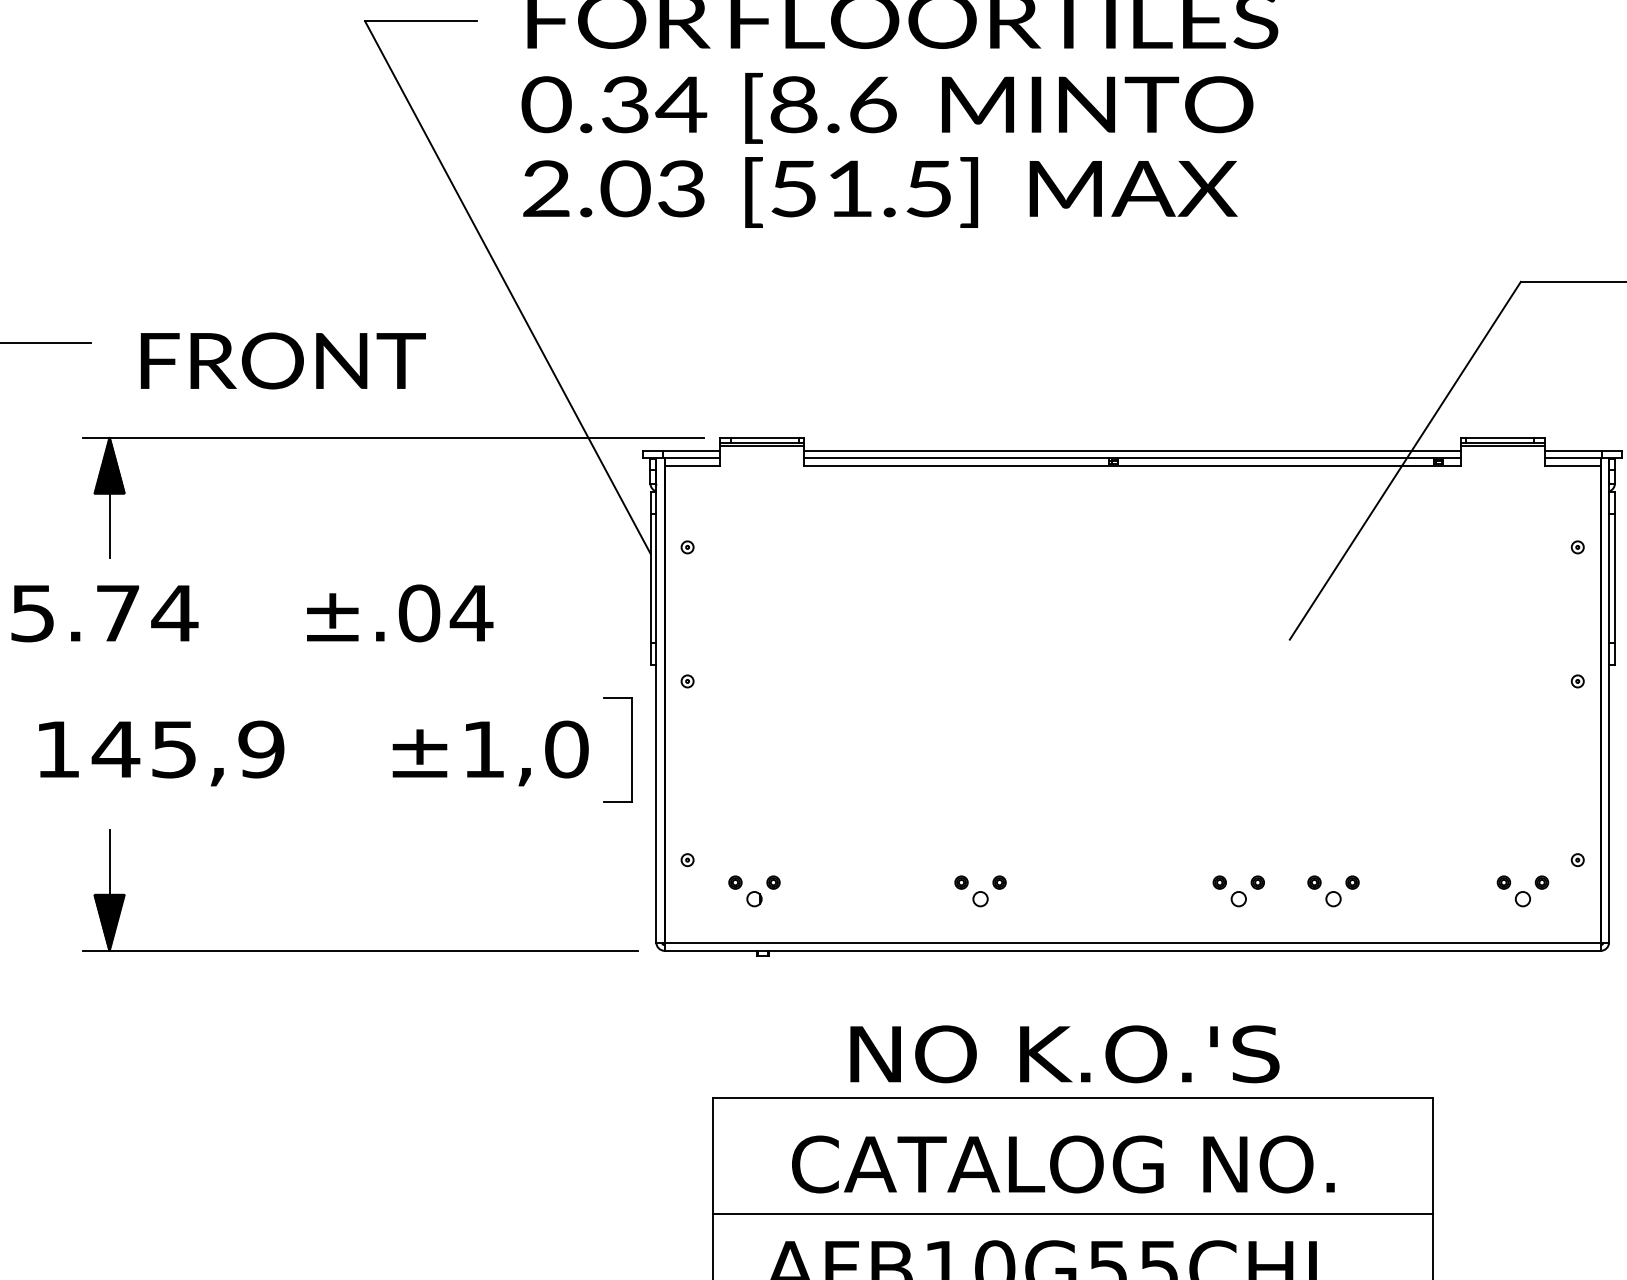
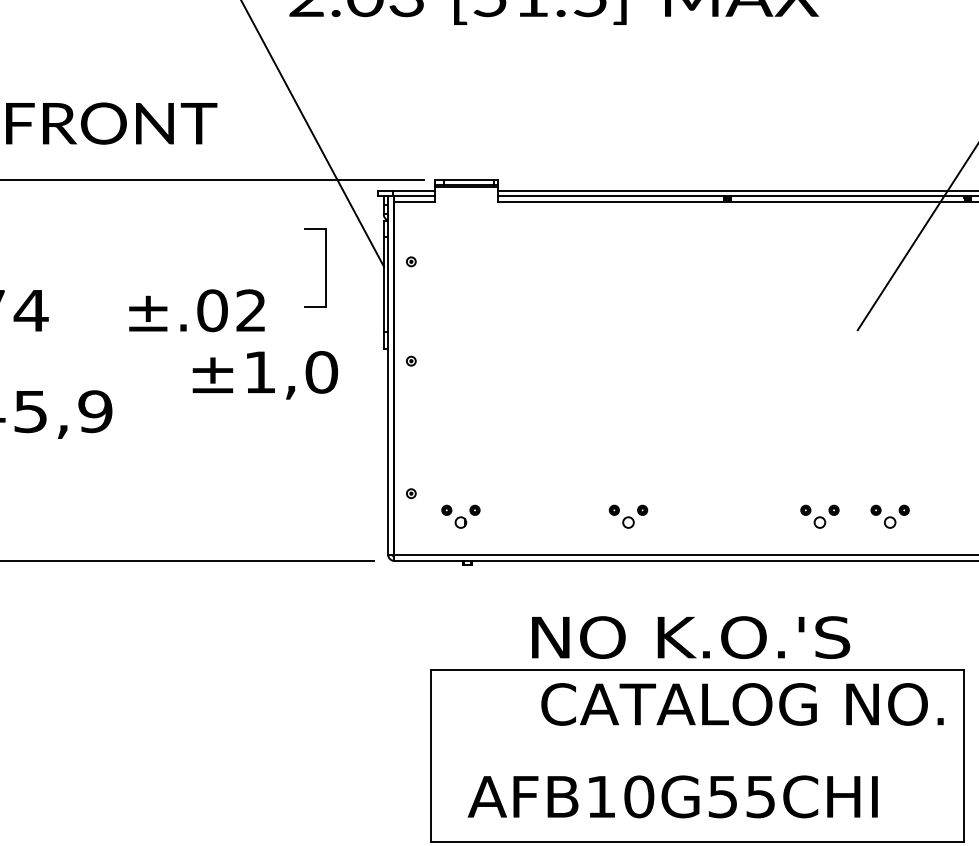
text: (471, 612) -> (251, 310), ±.04 -> ±.02
part: (631, 749) -> (325, 267), moved
text: (490, 753) -> (265, 375), moved
text: (1063, 1164) -> (742, 704), moved
line: (1073, 1213) -> (697, 755), removed

